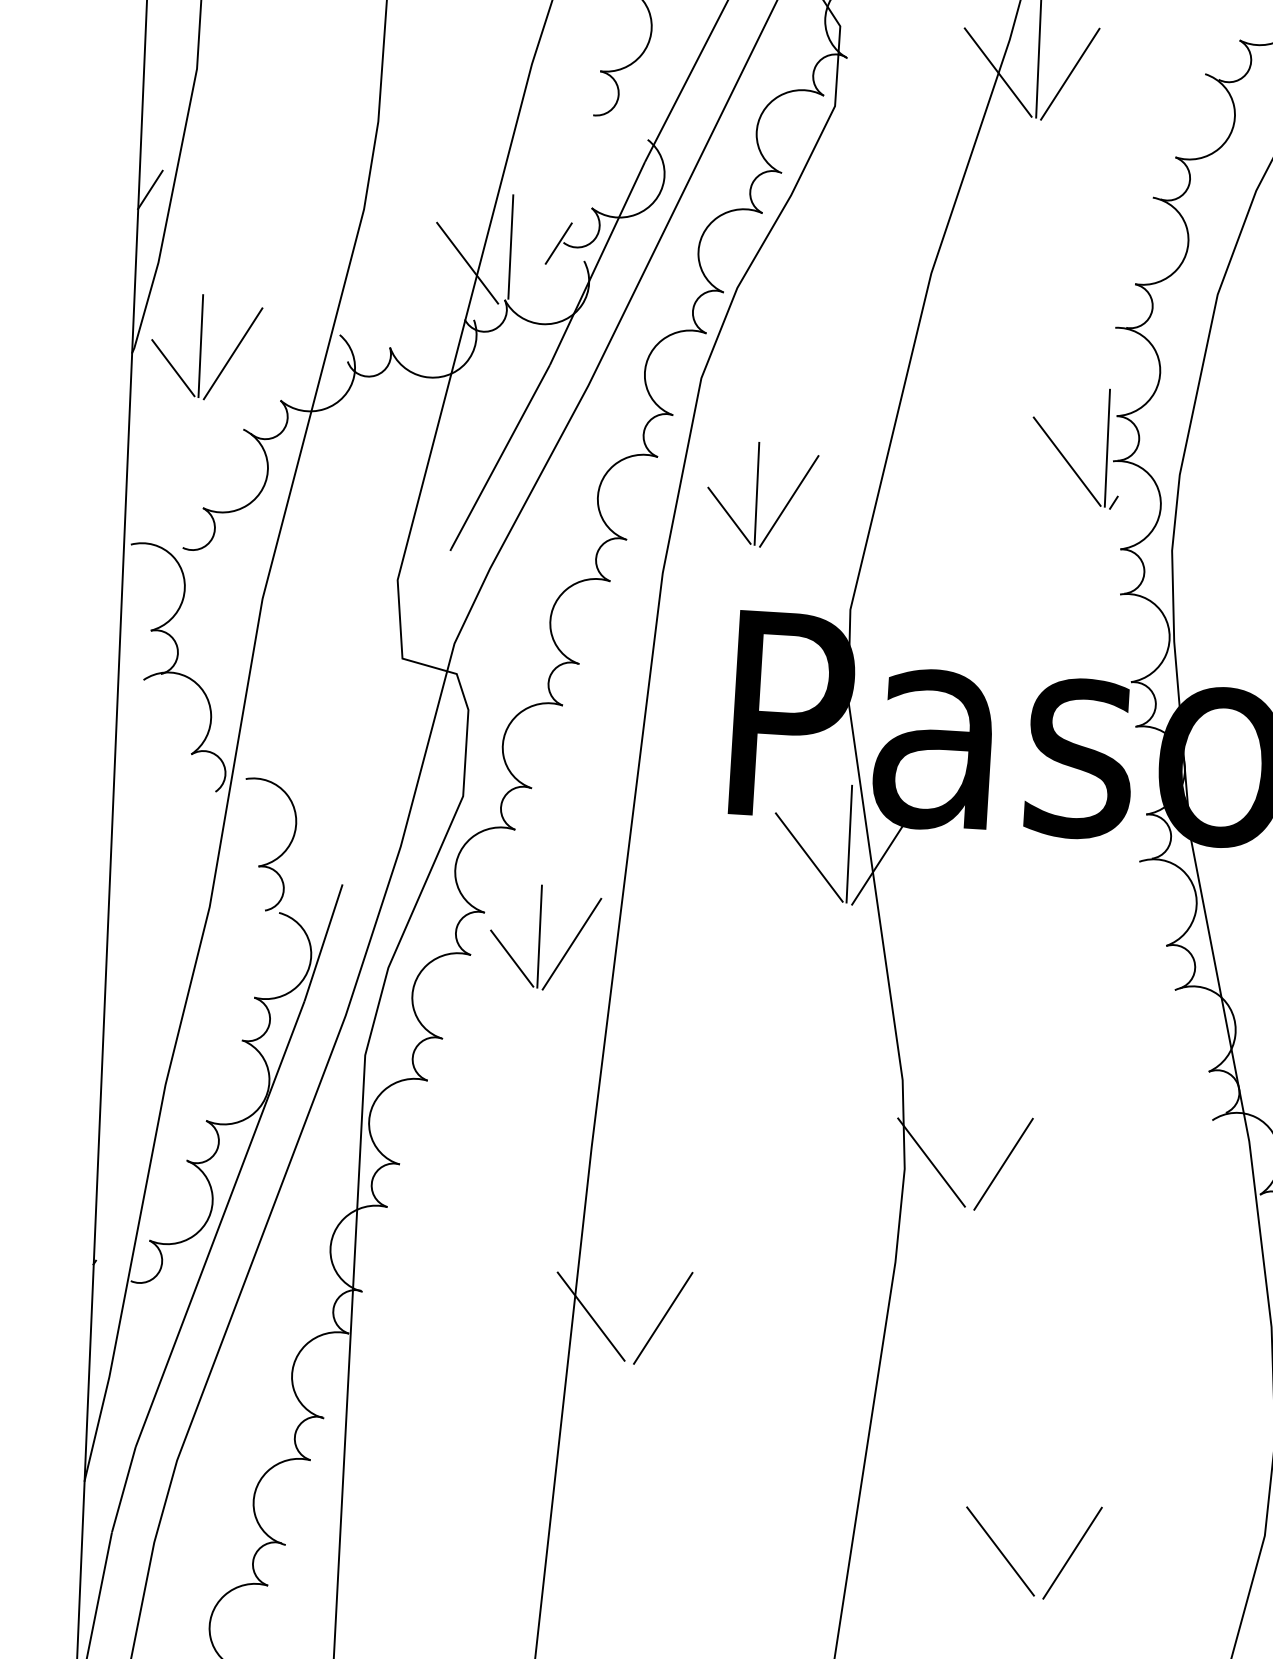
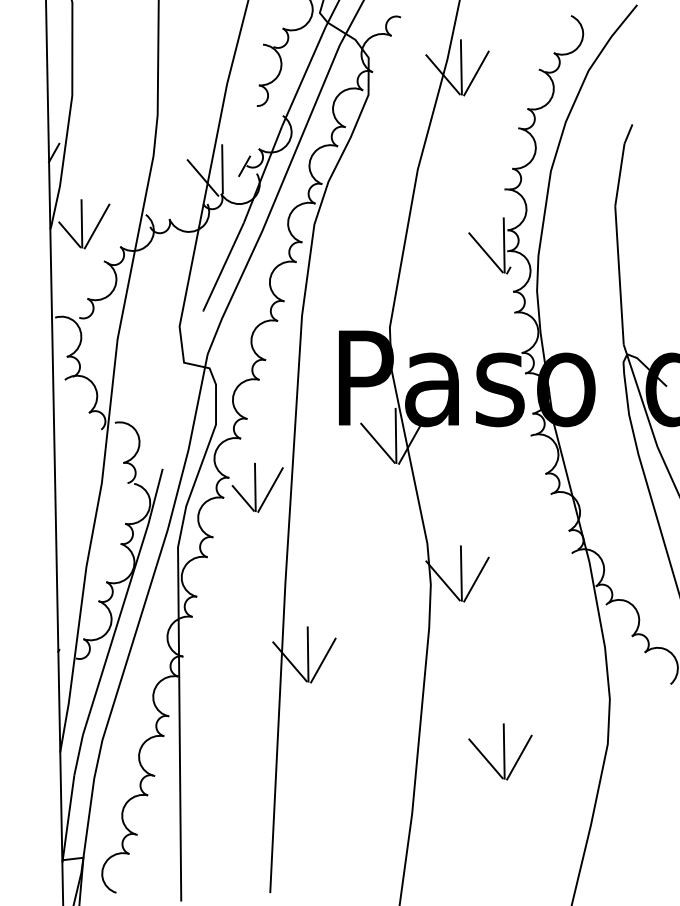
part: (761, 494) -> (345, 276), removed
line: (970, 1148) -> (460, 573), added
line: (629, 1303) -> (307, 654), added
line: (1039, 1537) -> (503, 751), added

